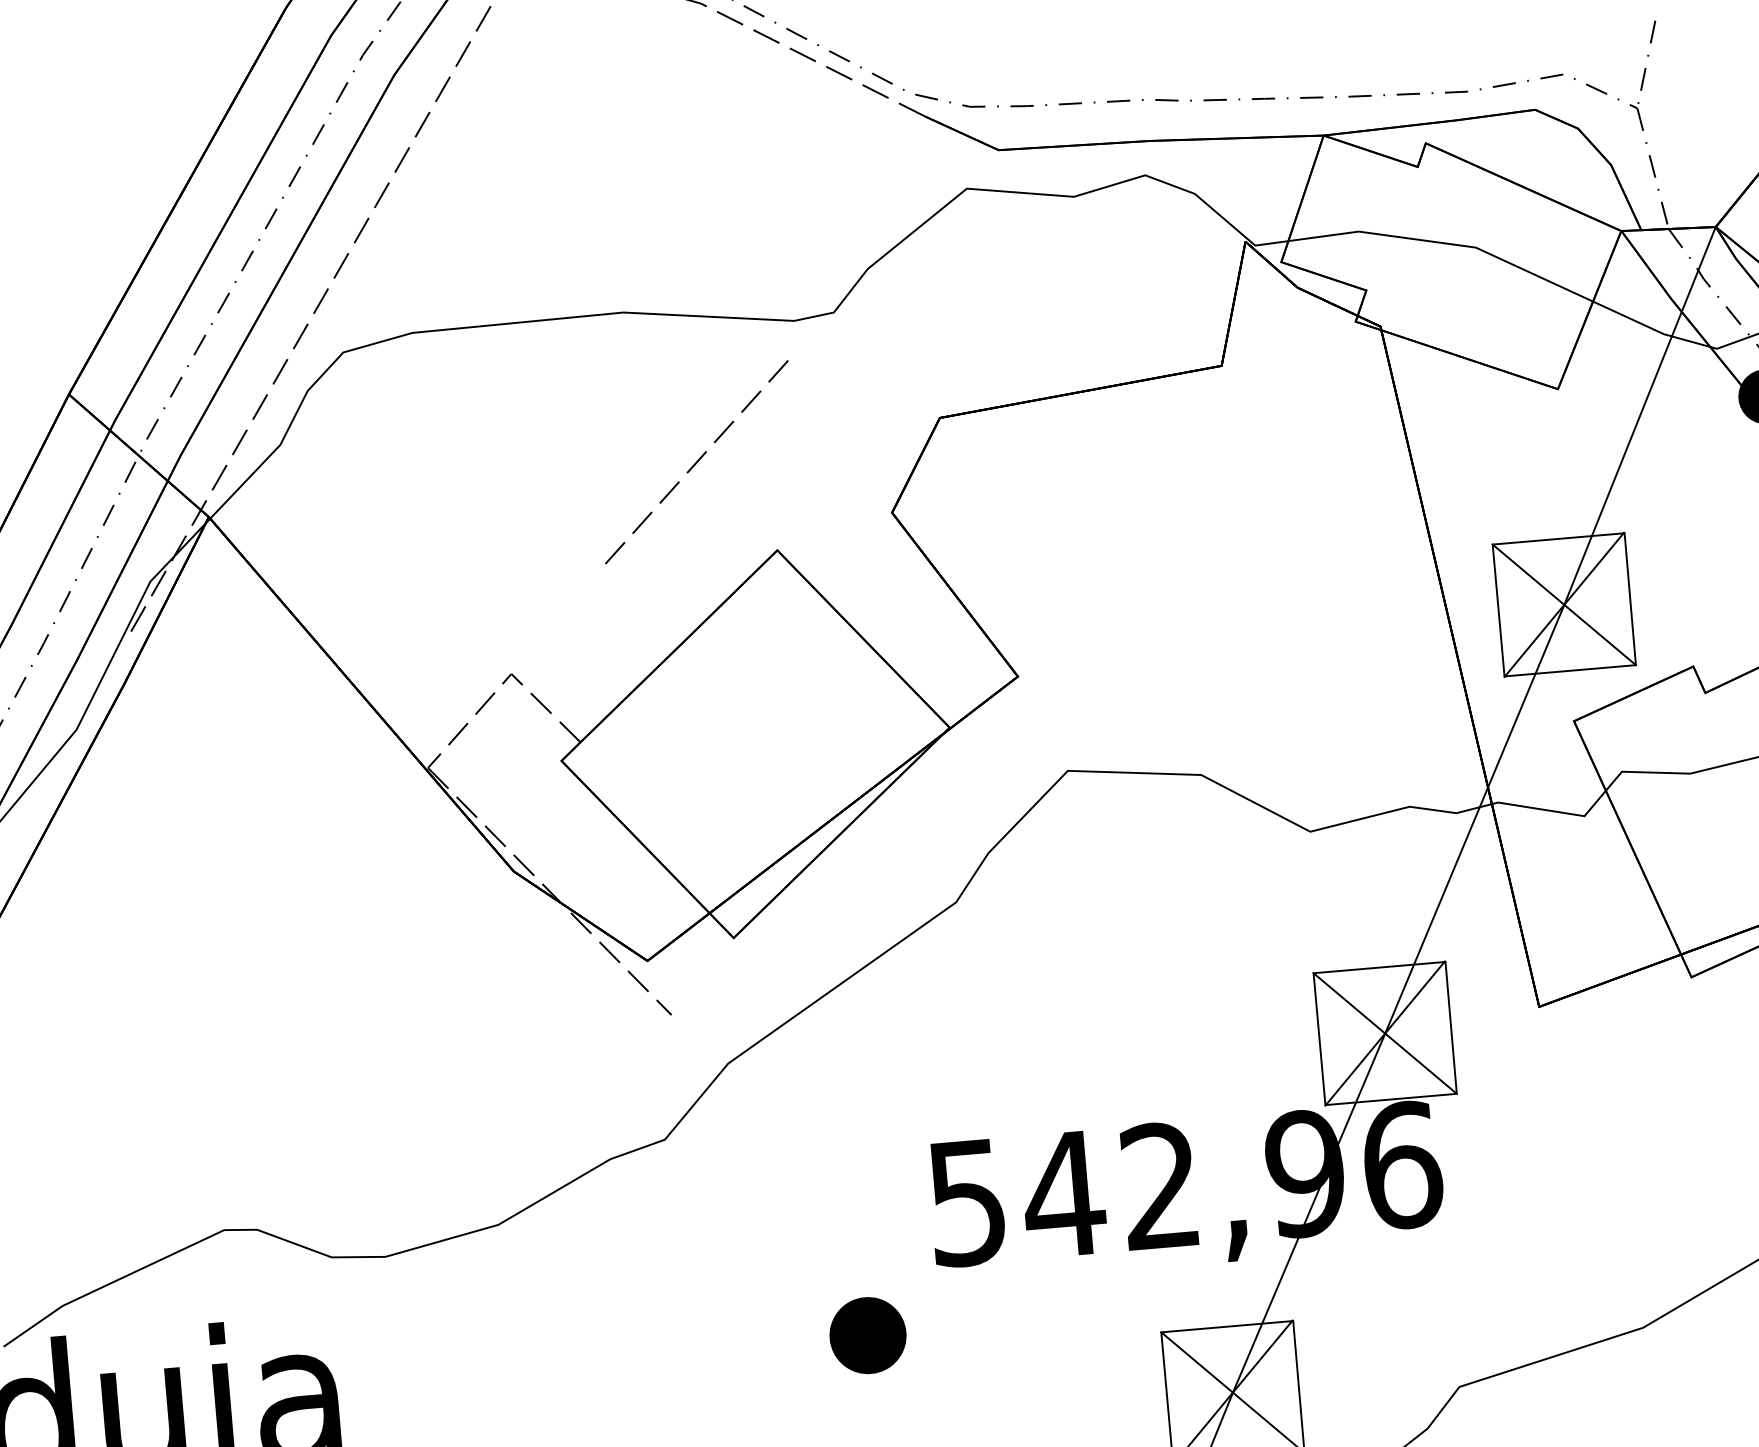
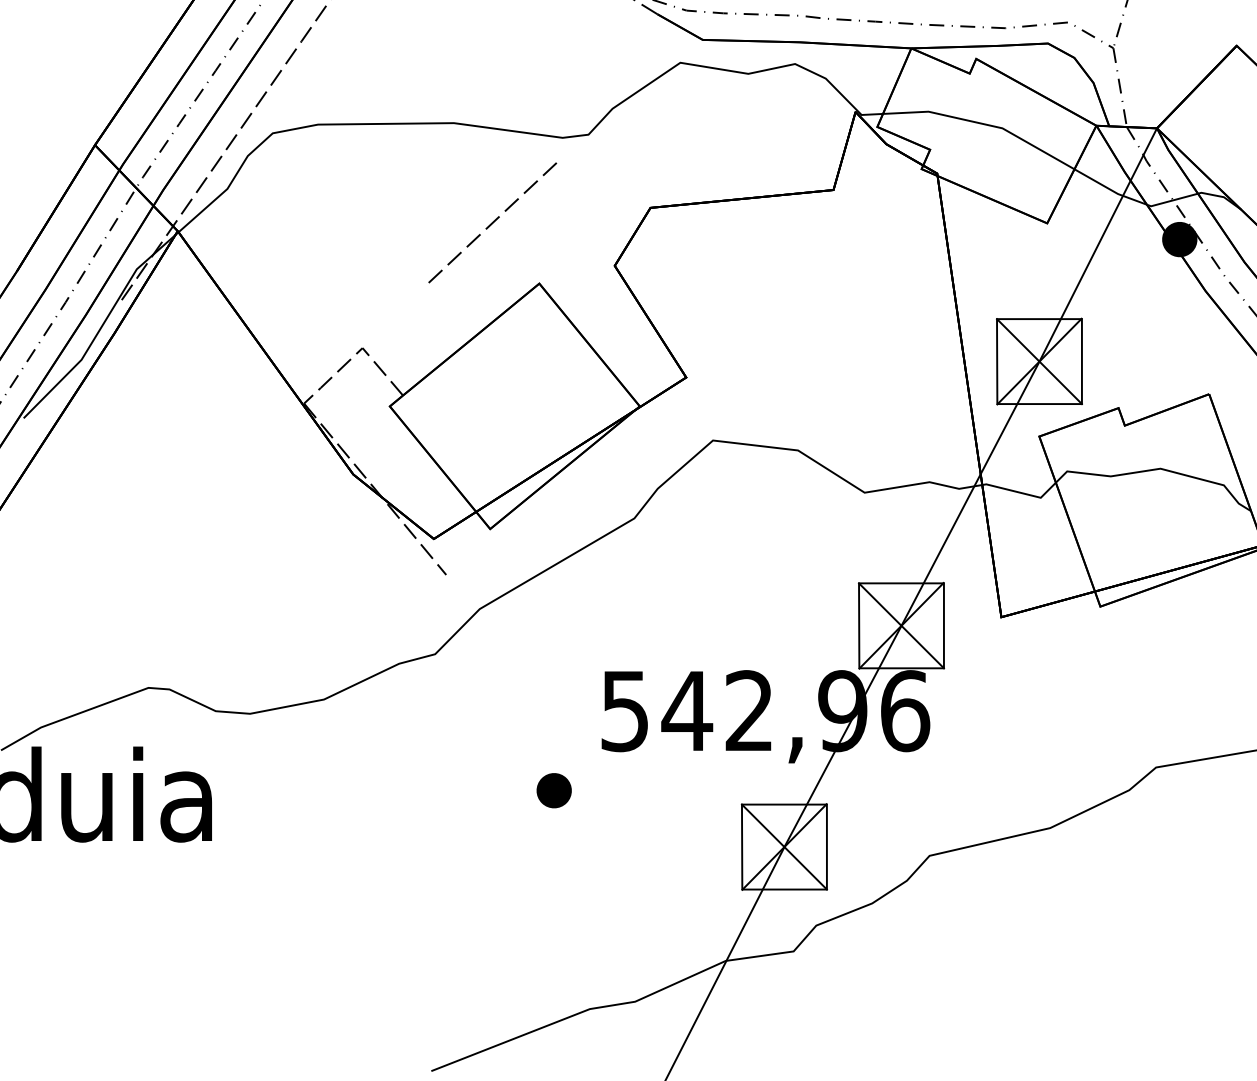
part: (866, 1335) -> (553, 790), size x0.71

